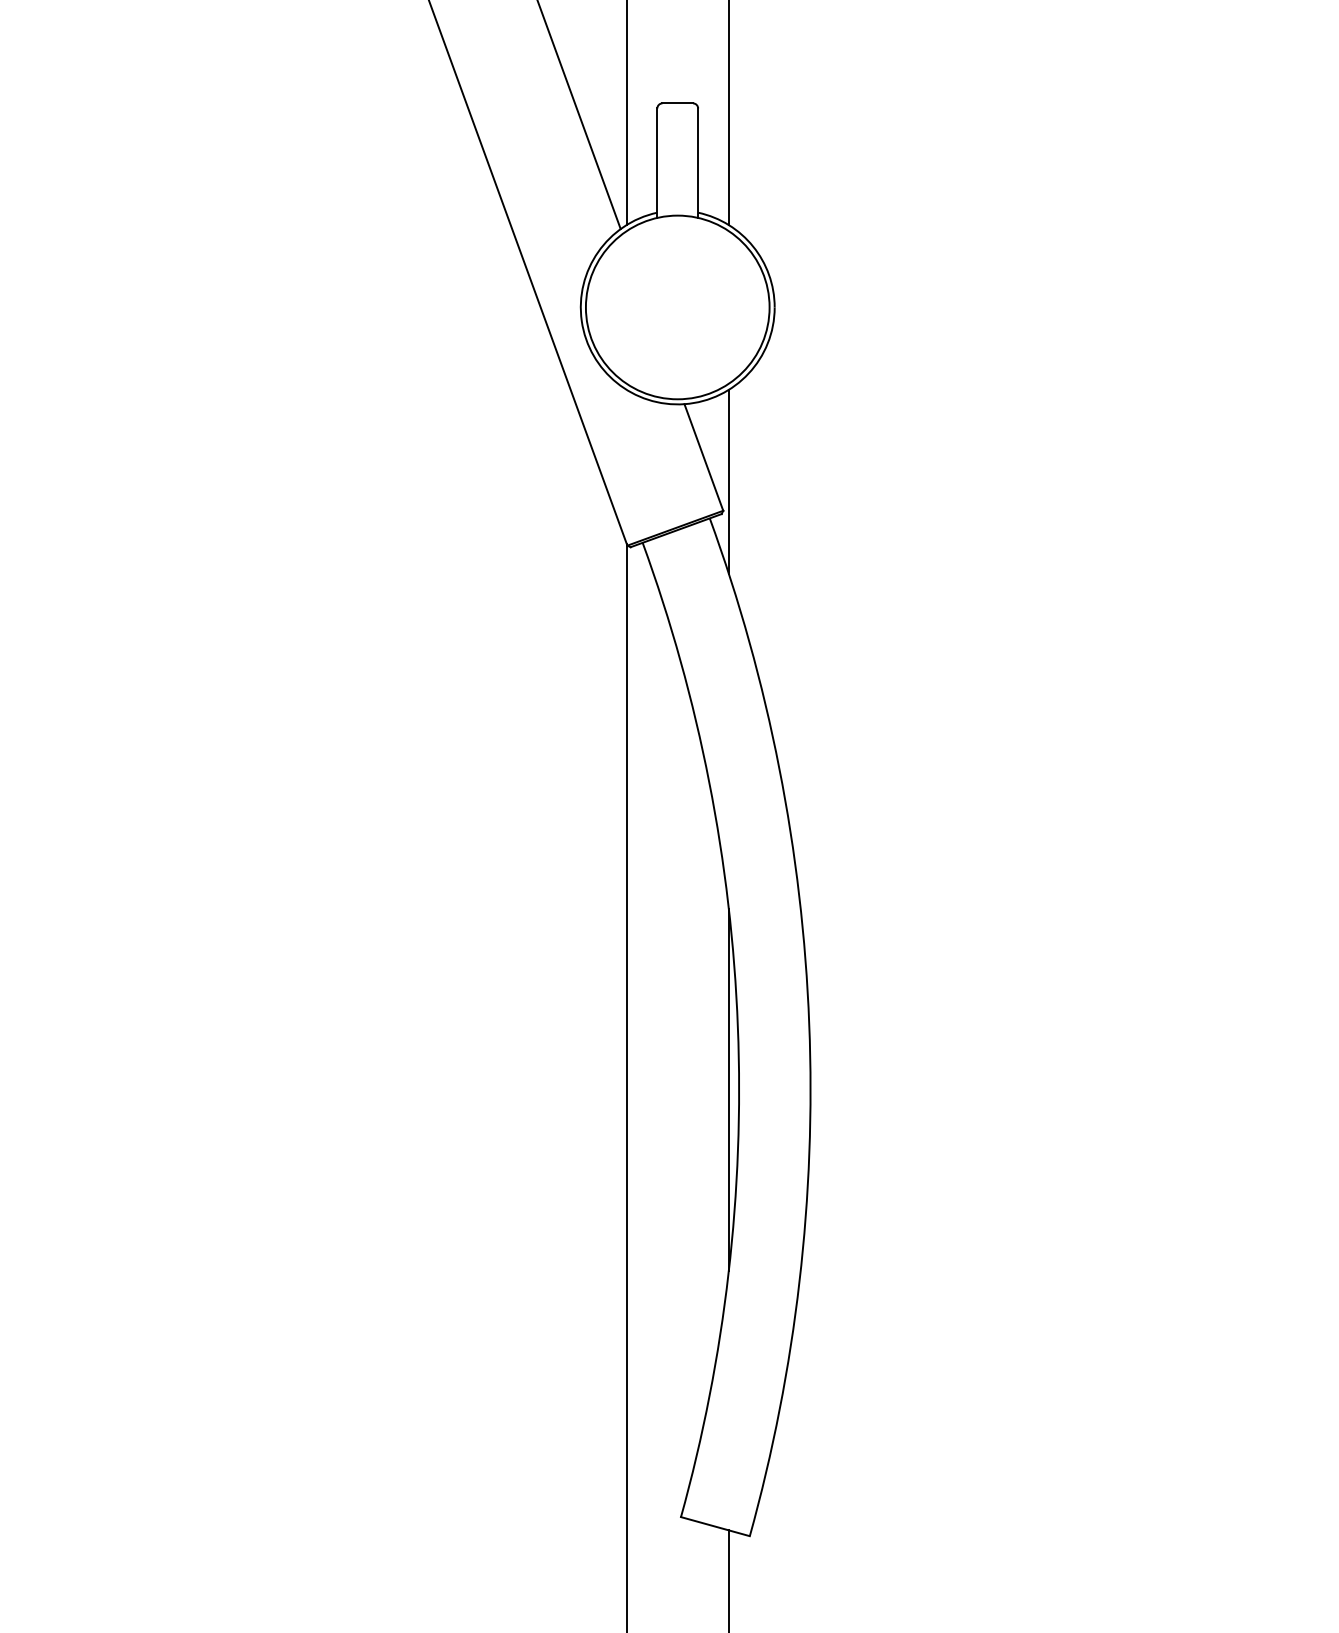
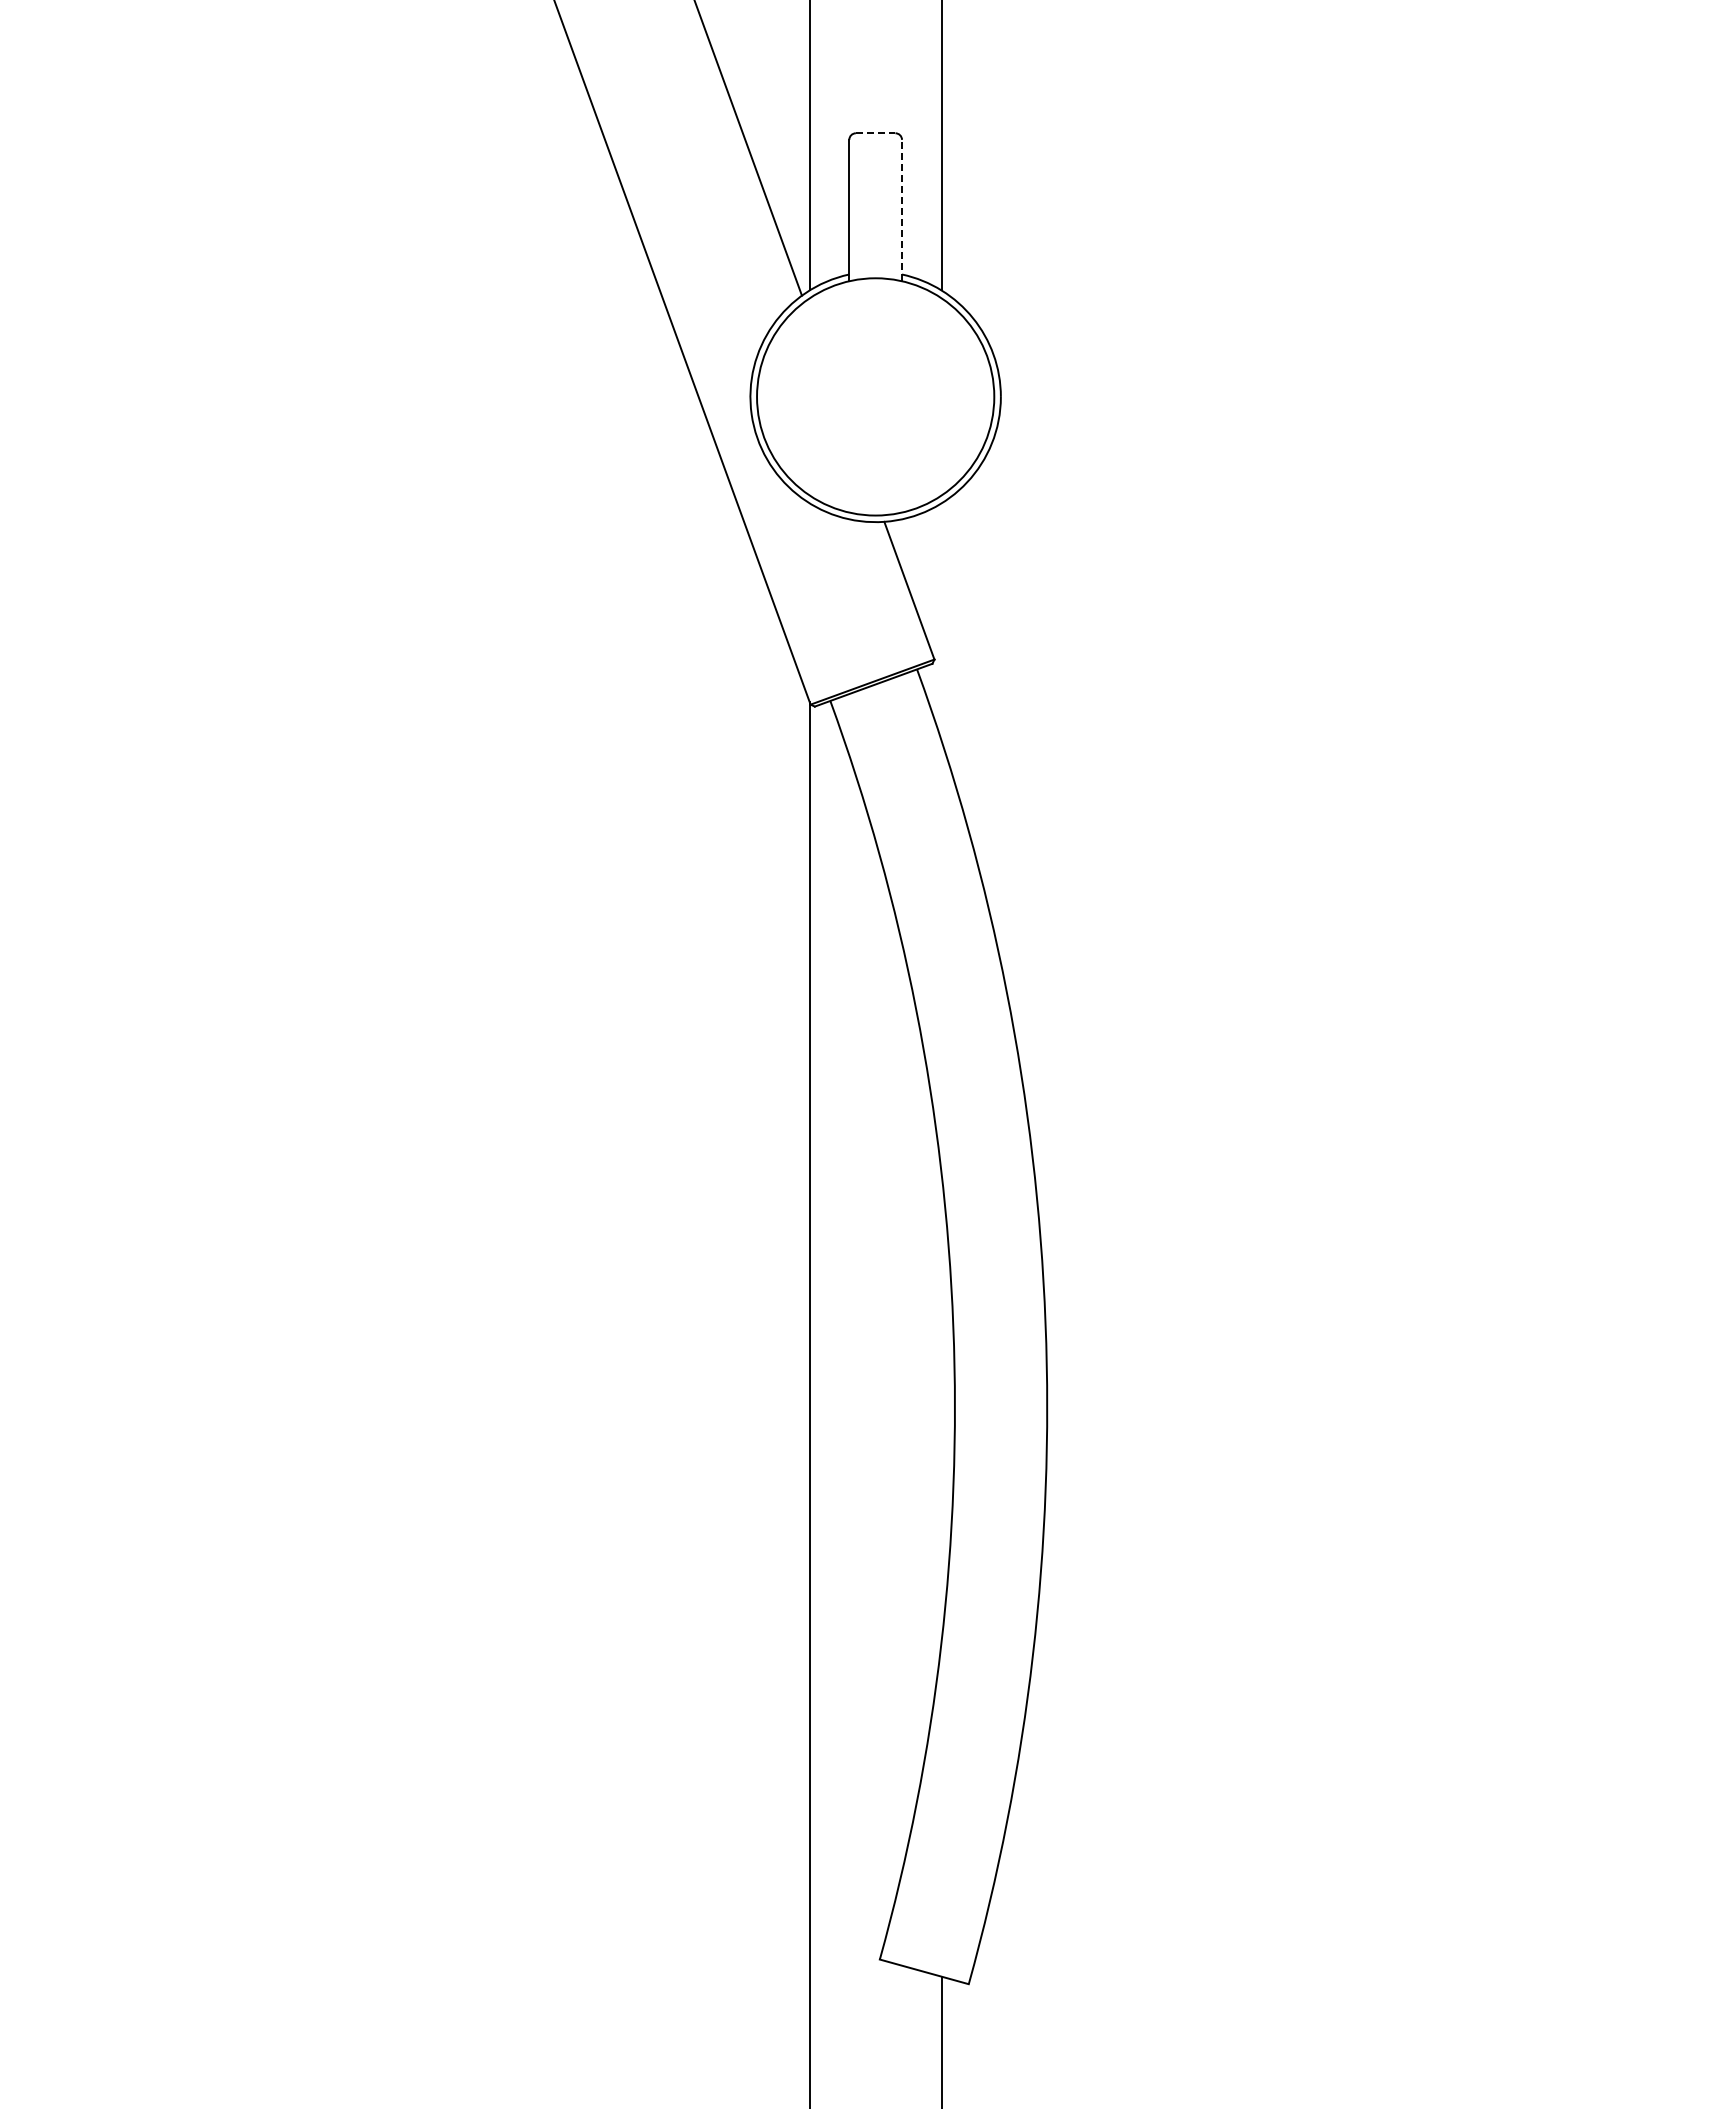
line: (677, 103) -> (875, 133), solid -> dashed
line: (698, 163) -> (902, 210), solid -> dashed
line: (728, 481) -> (941, 621), removed
line: (728, 1089) -> (941, 1407), removed

